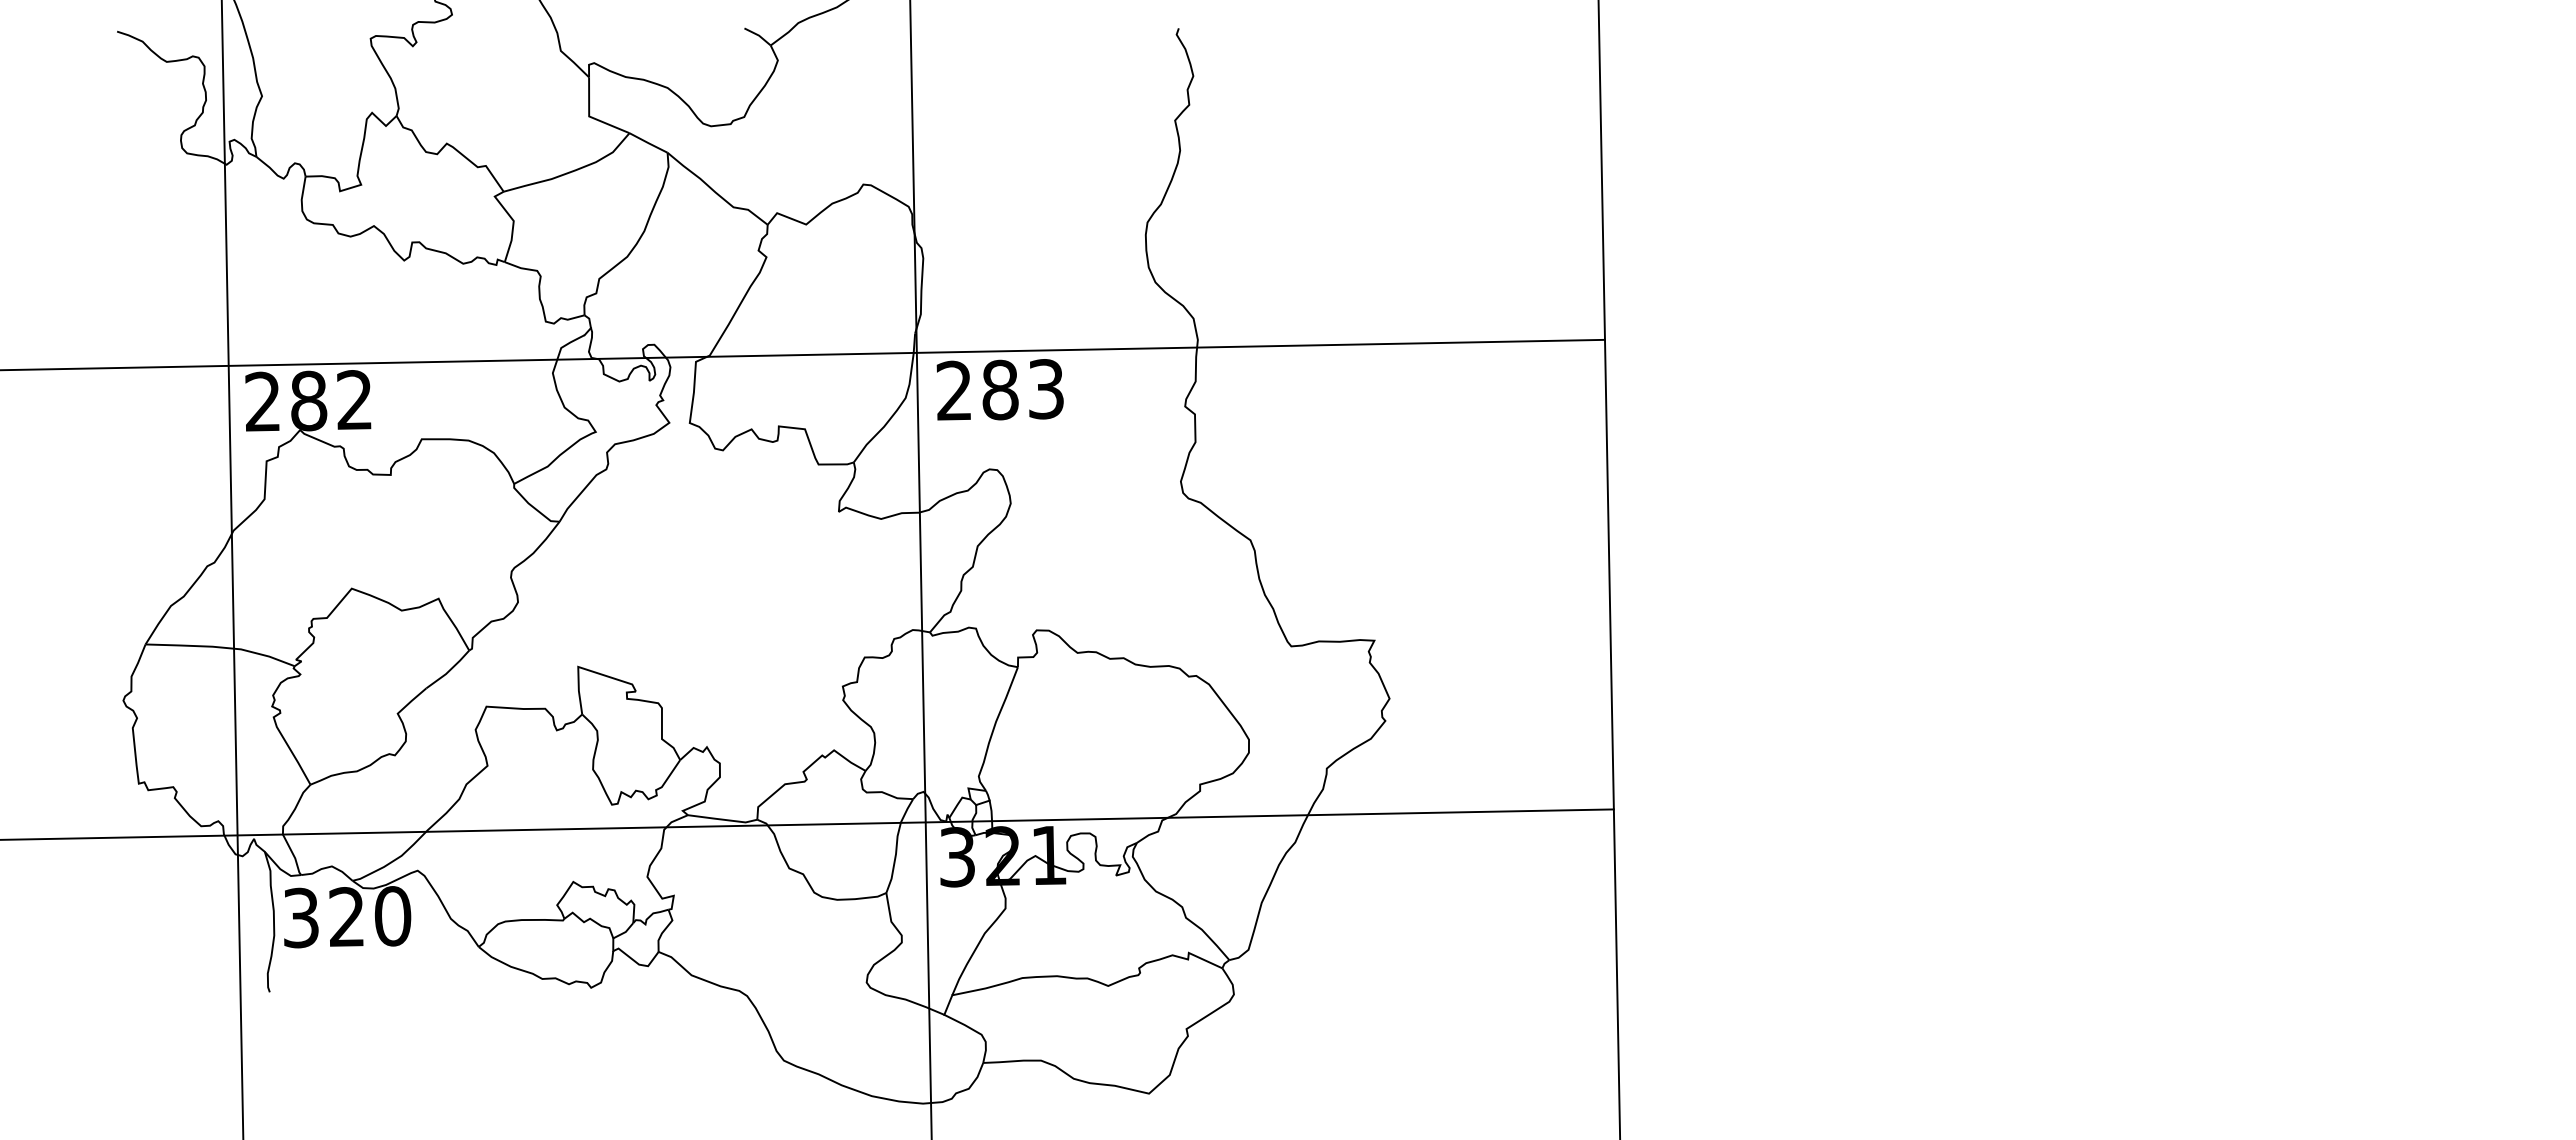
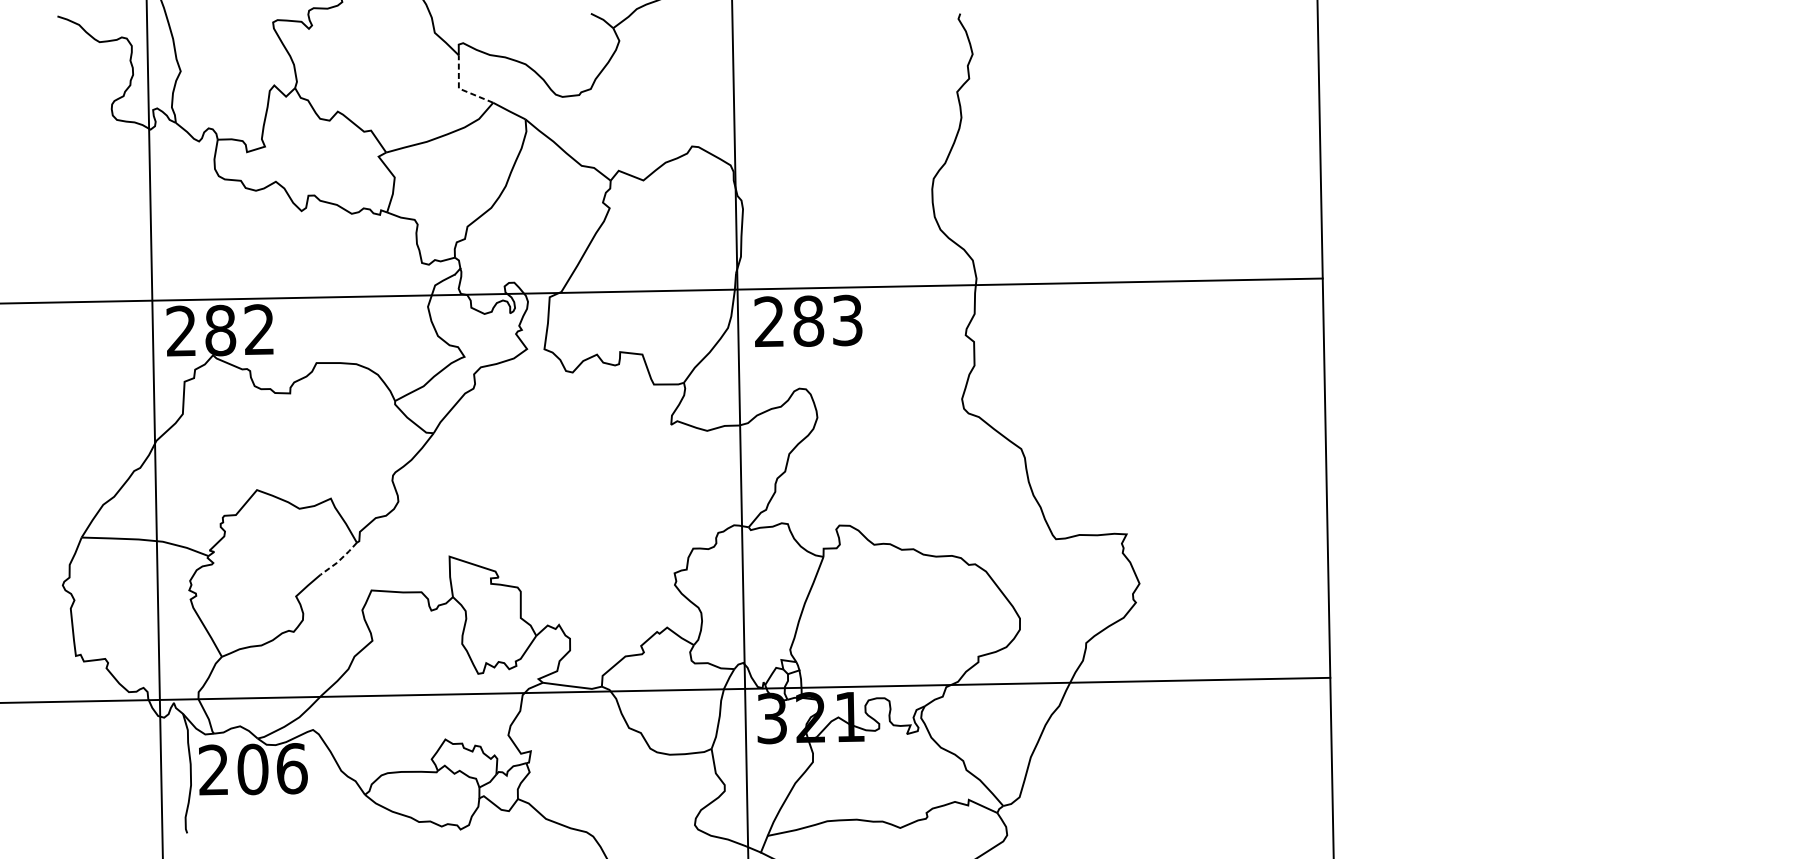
line: (590, 116) -> (460, 88), solid -> dashed
line: (448, 671) -> (339, 560), solid -> dashed
text: (347, 917) -> (253, 769), 320 -> 206

